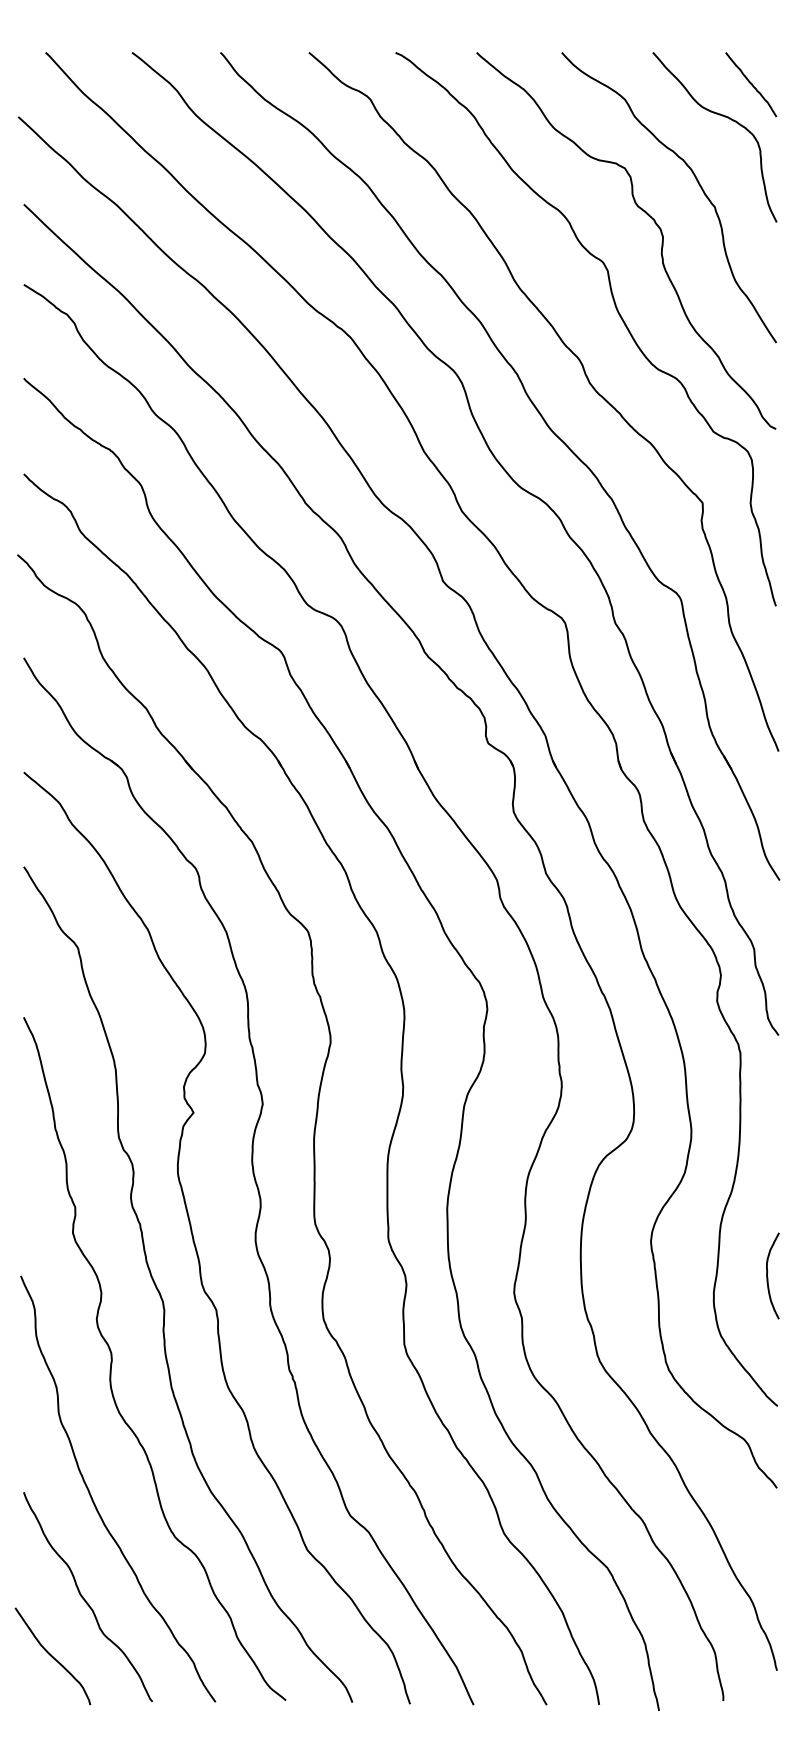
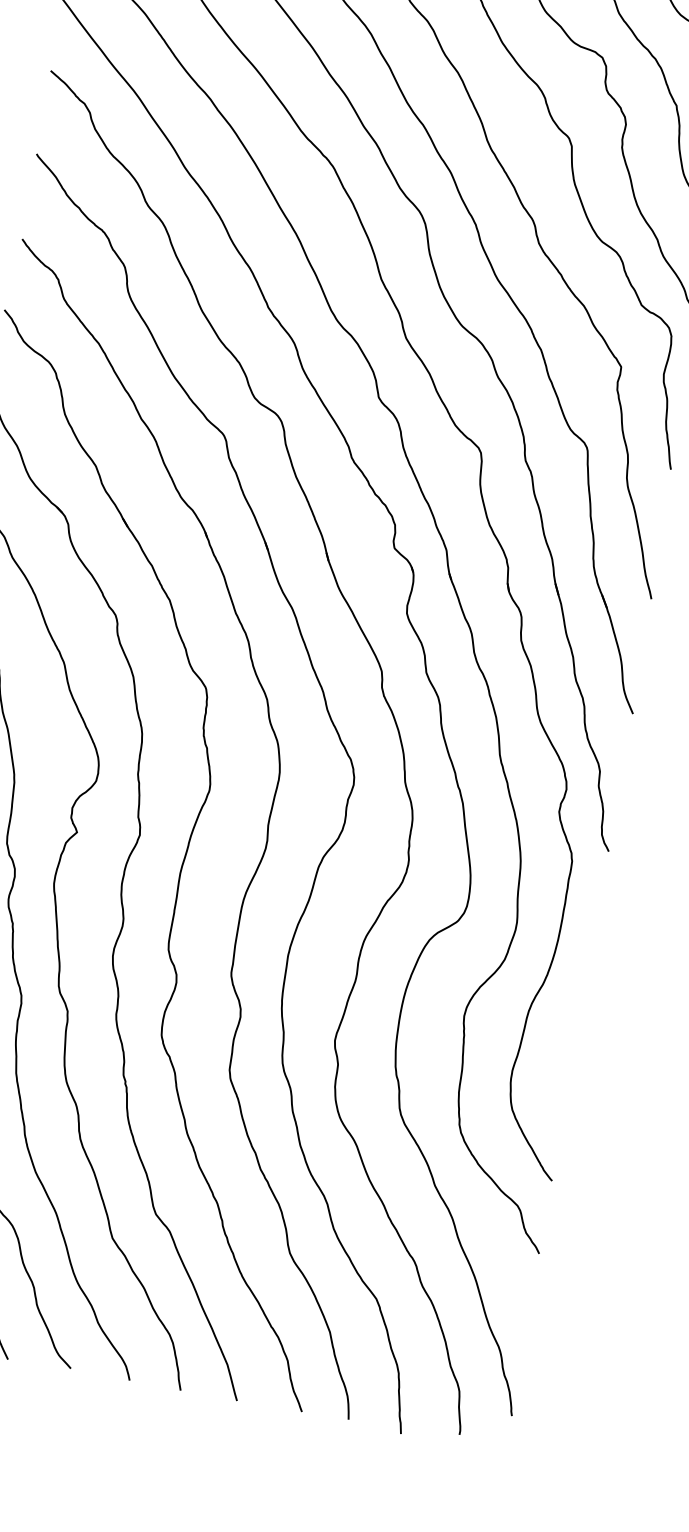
curve: (768, 1277) -> (563, 1065), removed

